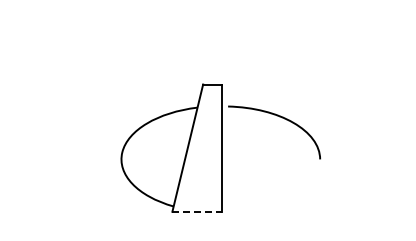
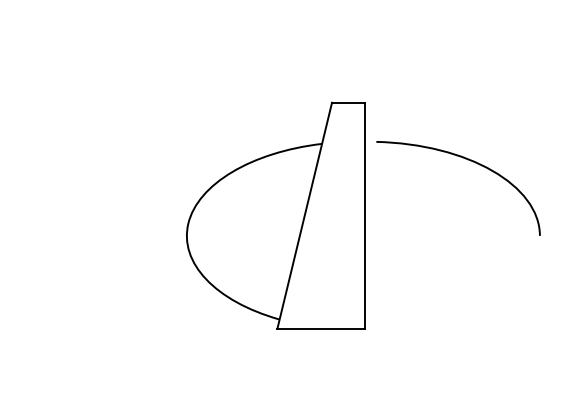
line: (197, 211) -> (321, 328), dashed -> solid

